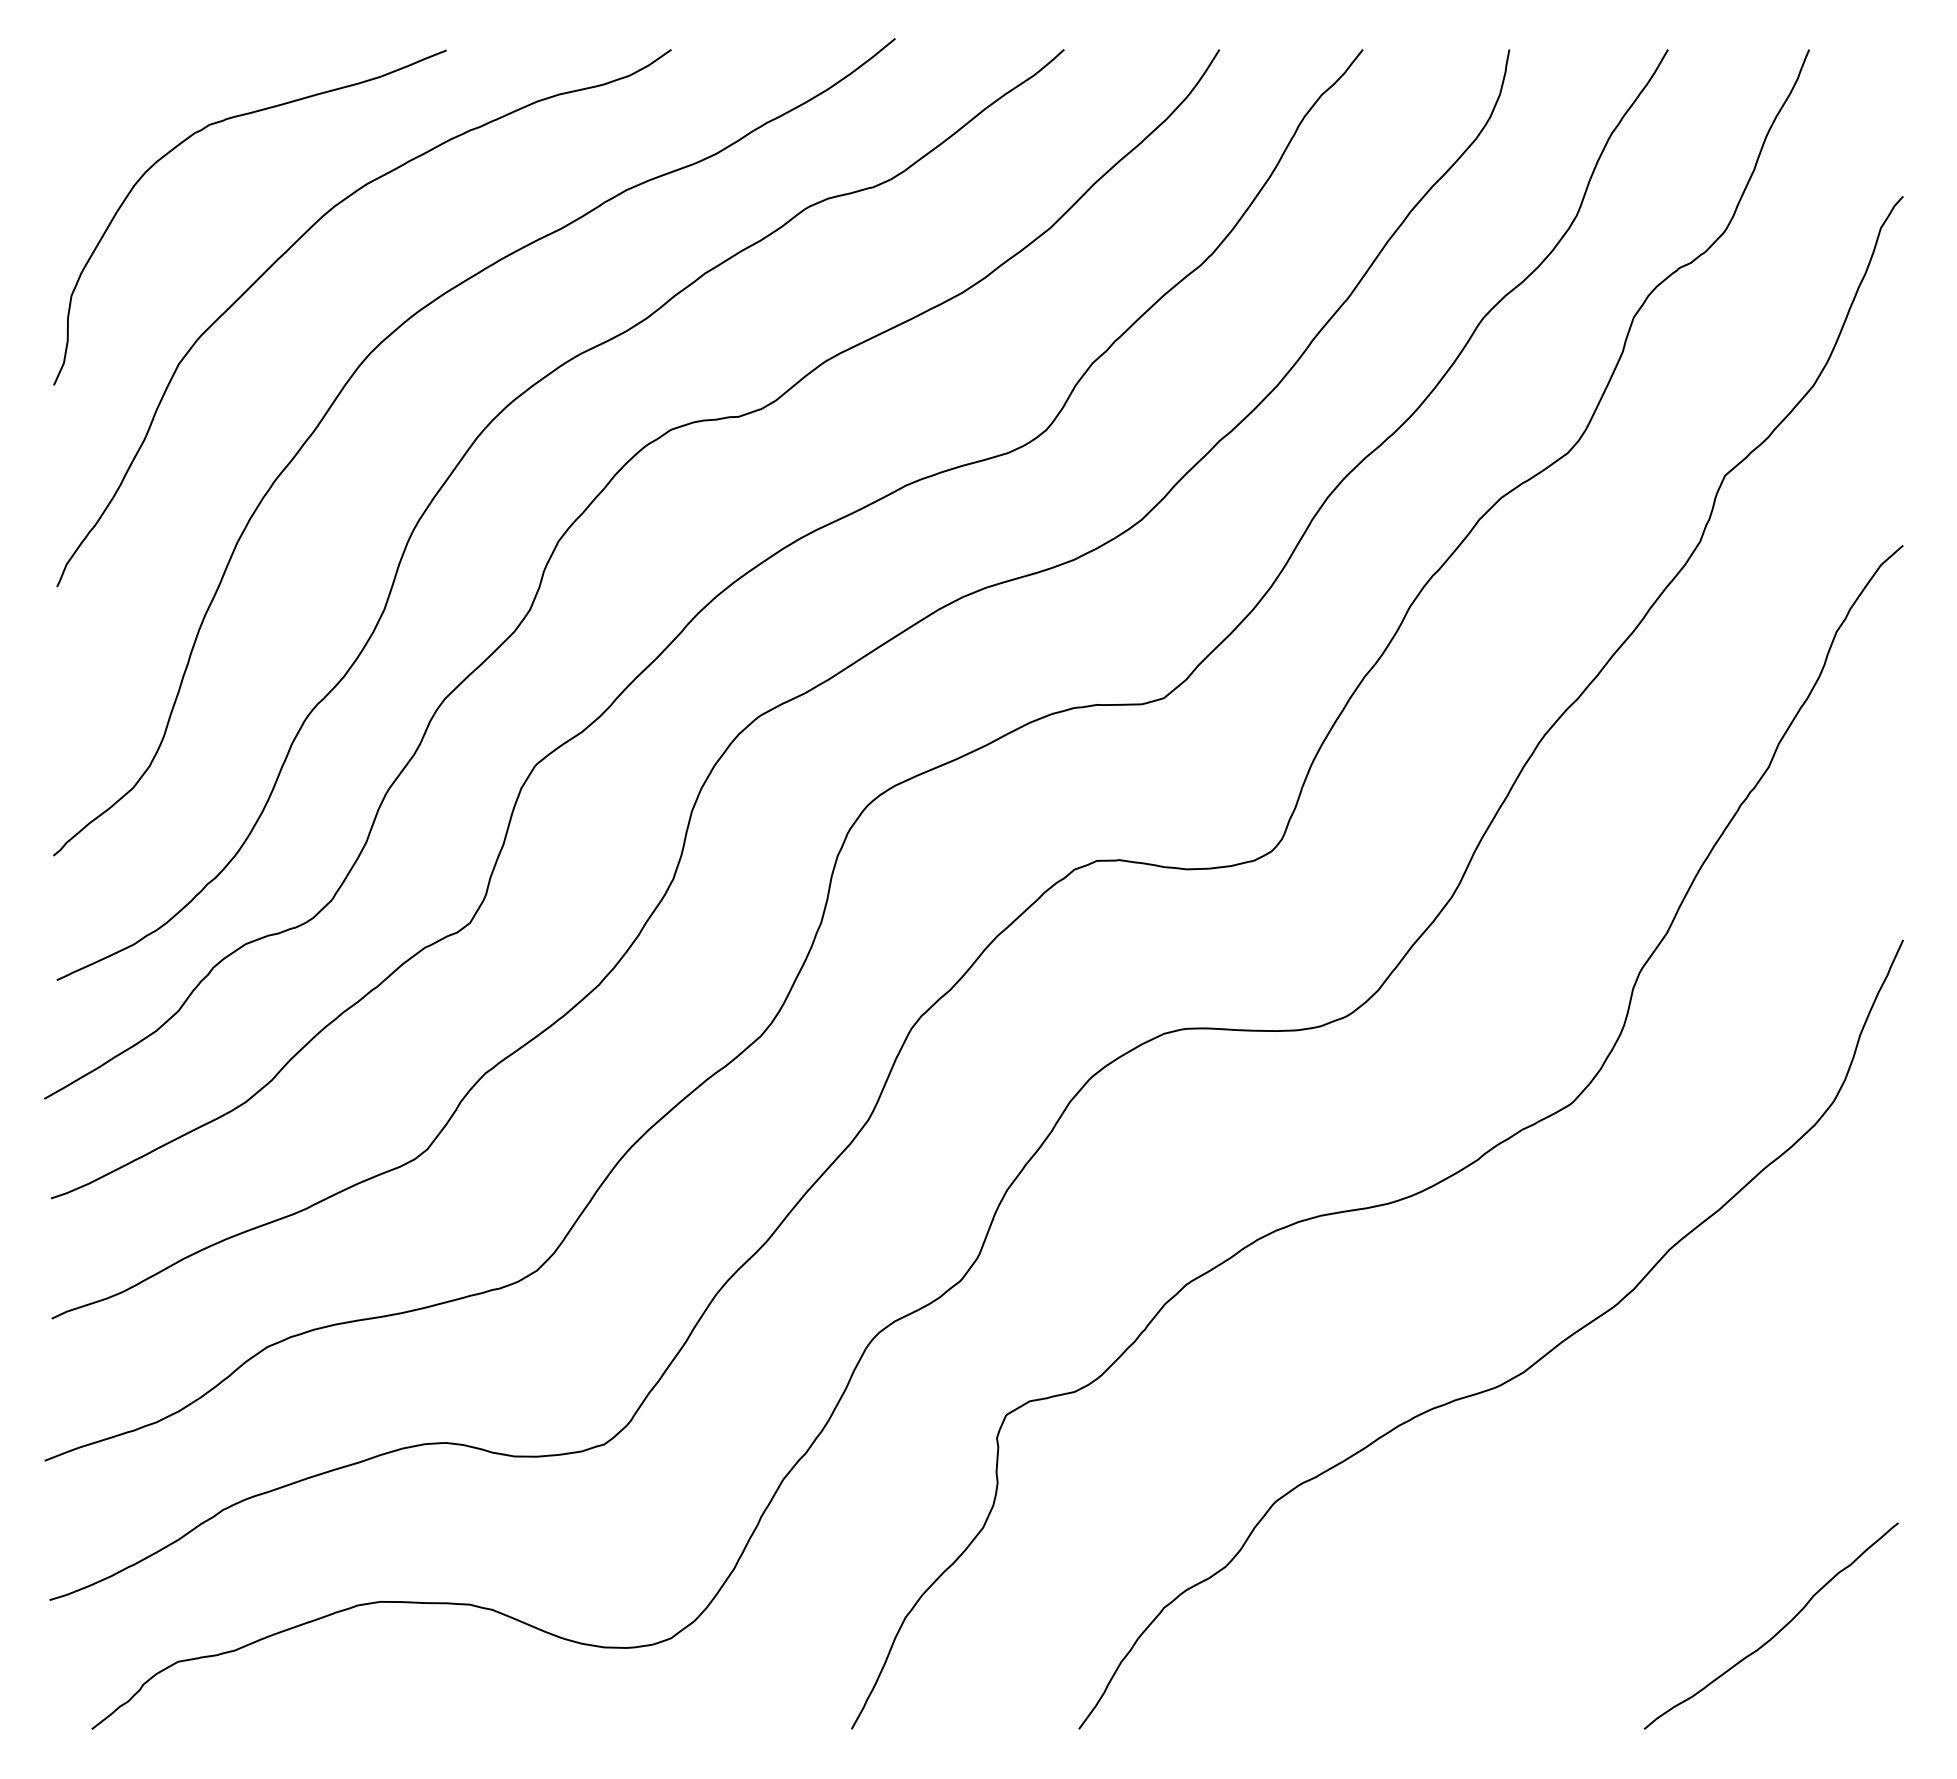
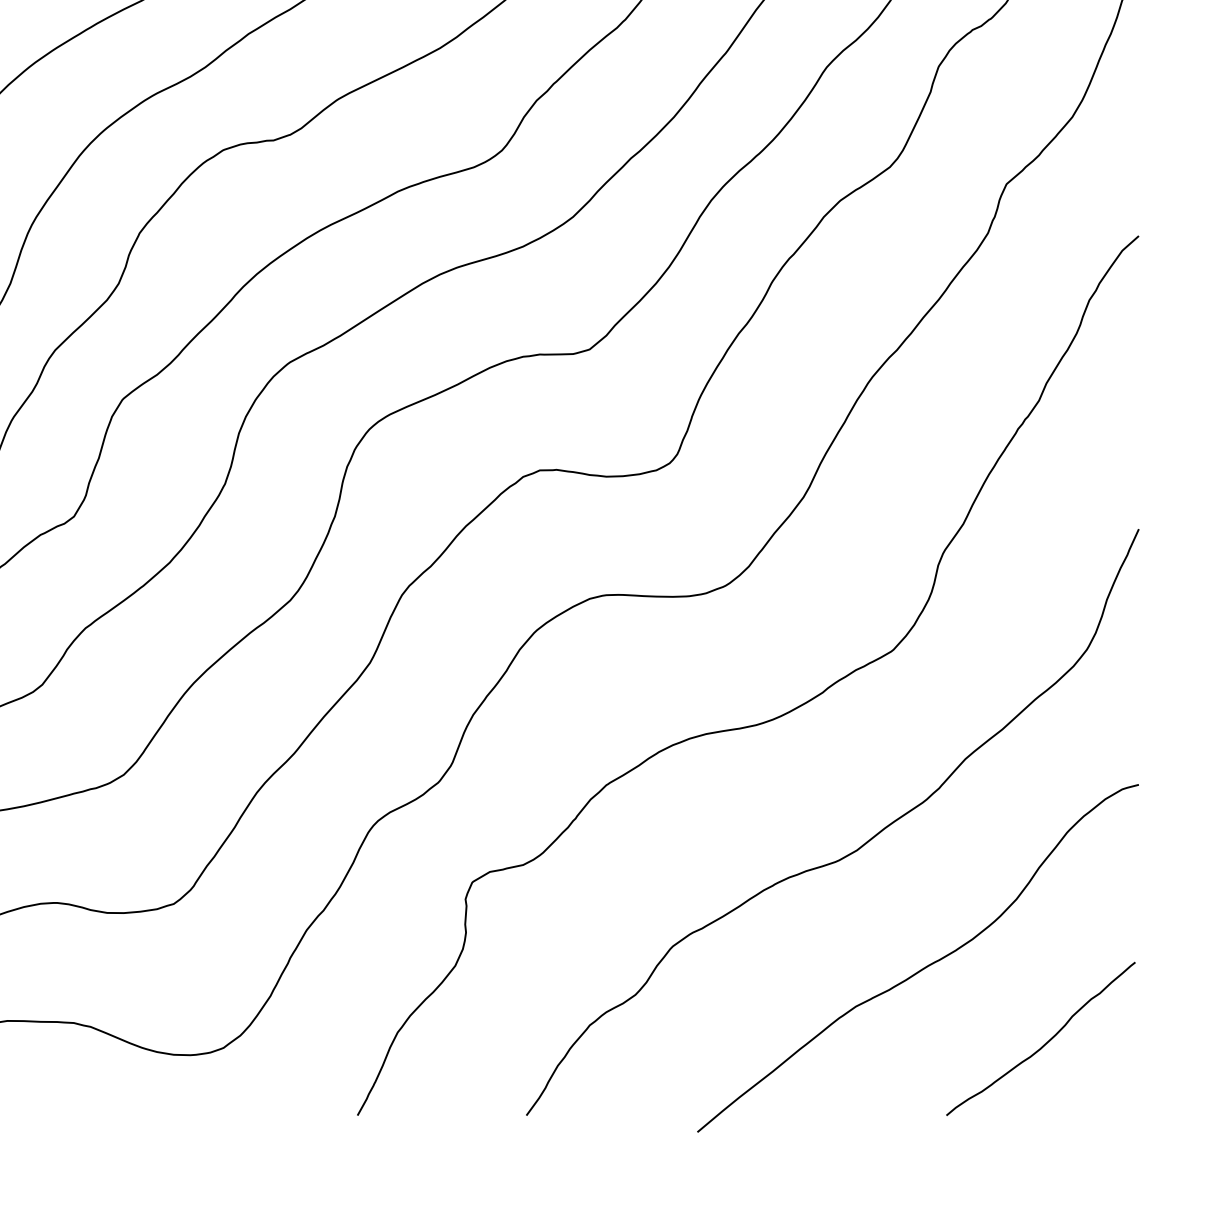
curve: (1611, 1531) -> (922, 968), added

